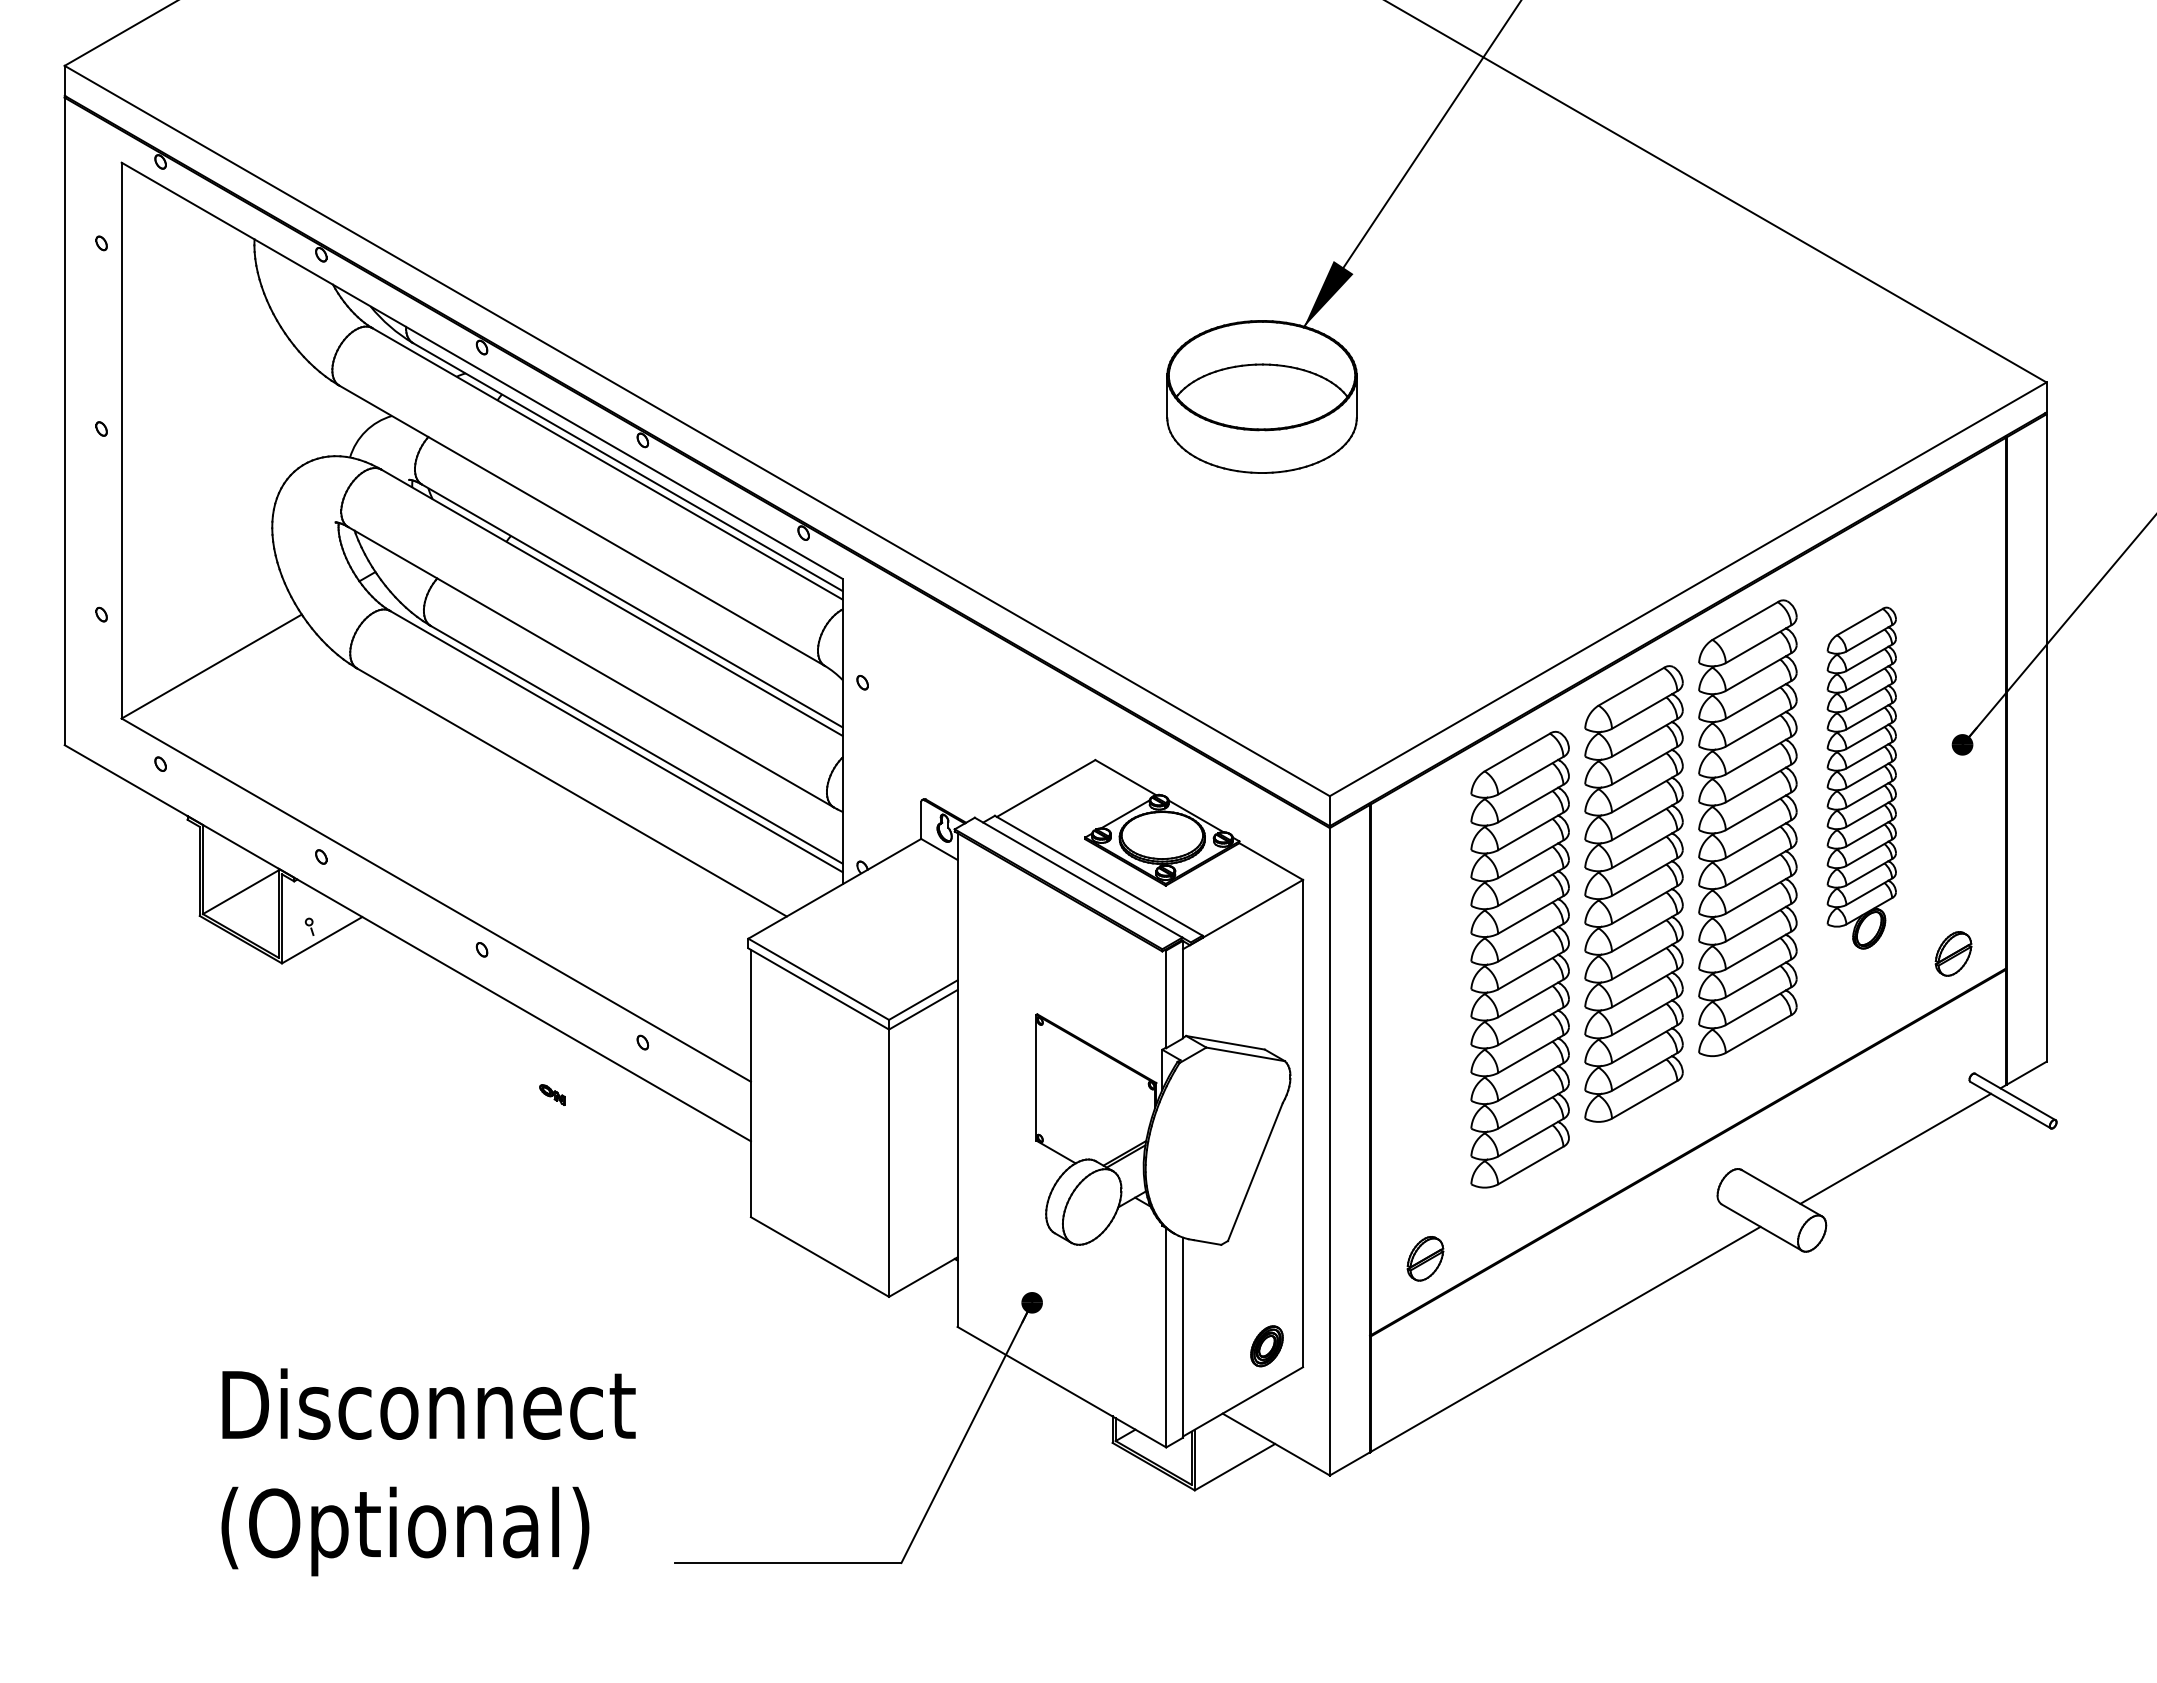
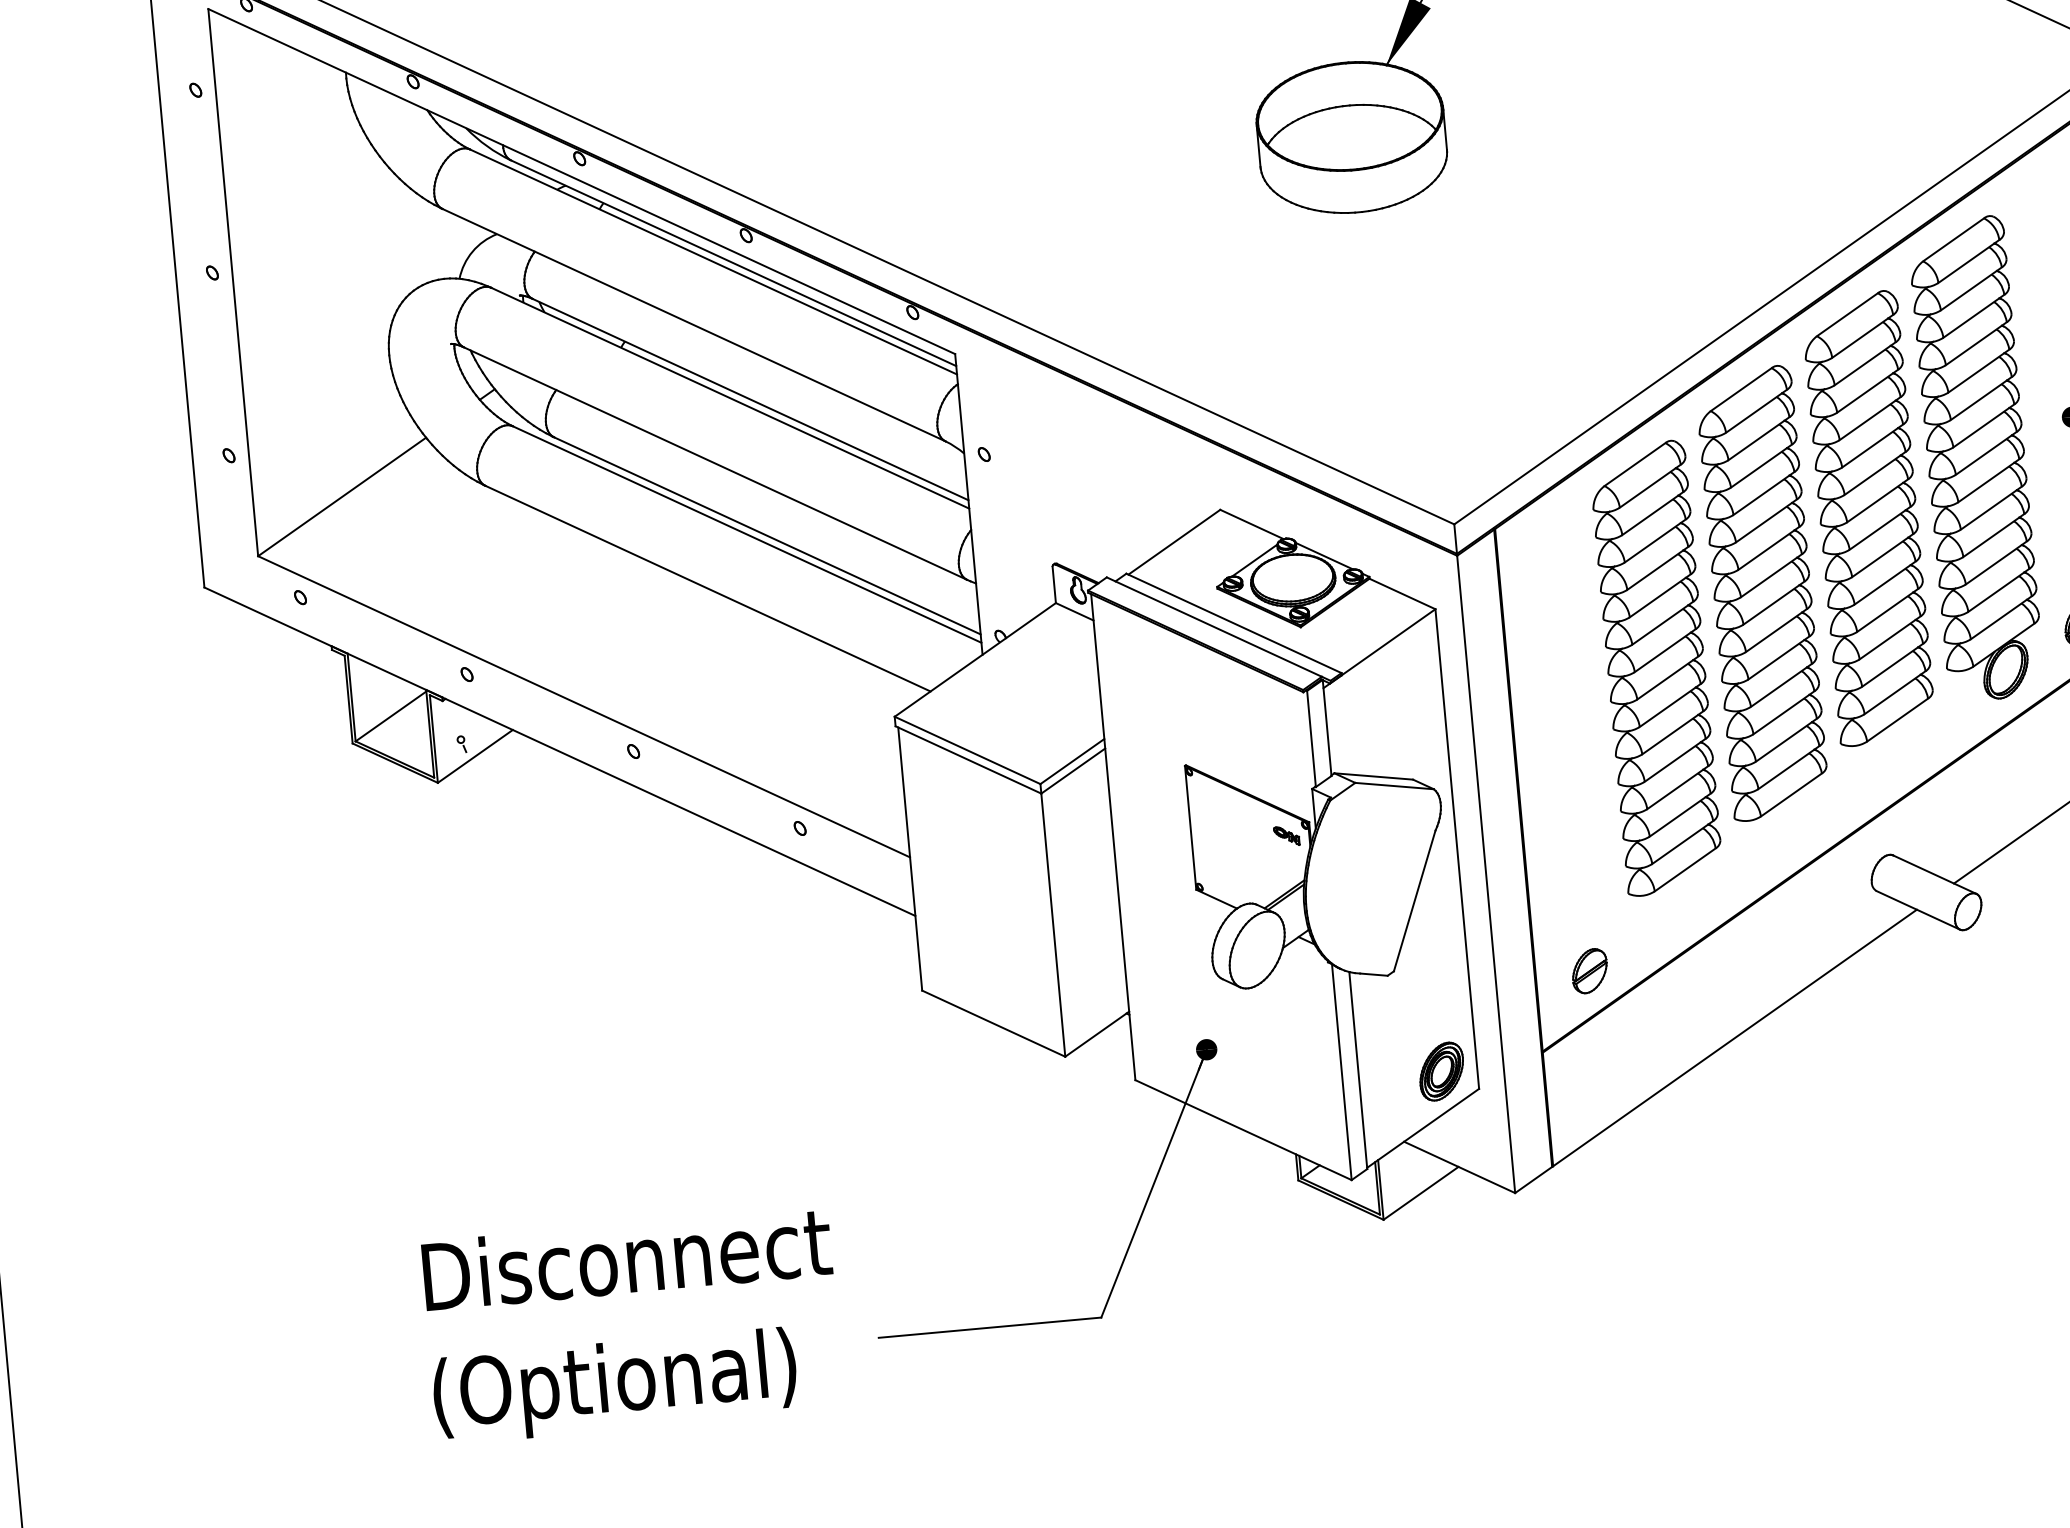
part: (1861, 777) -> (1975, 458), size x1.43
part: (552, 1094) -> (1286, 835), moved
part: (1266, 1345) -> (1441, 1070), size x1.43
text: (428, 1472) -> (632, 1325), moved

